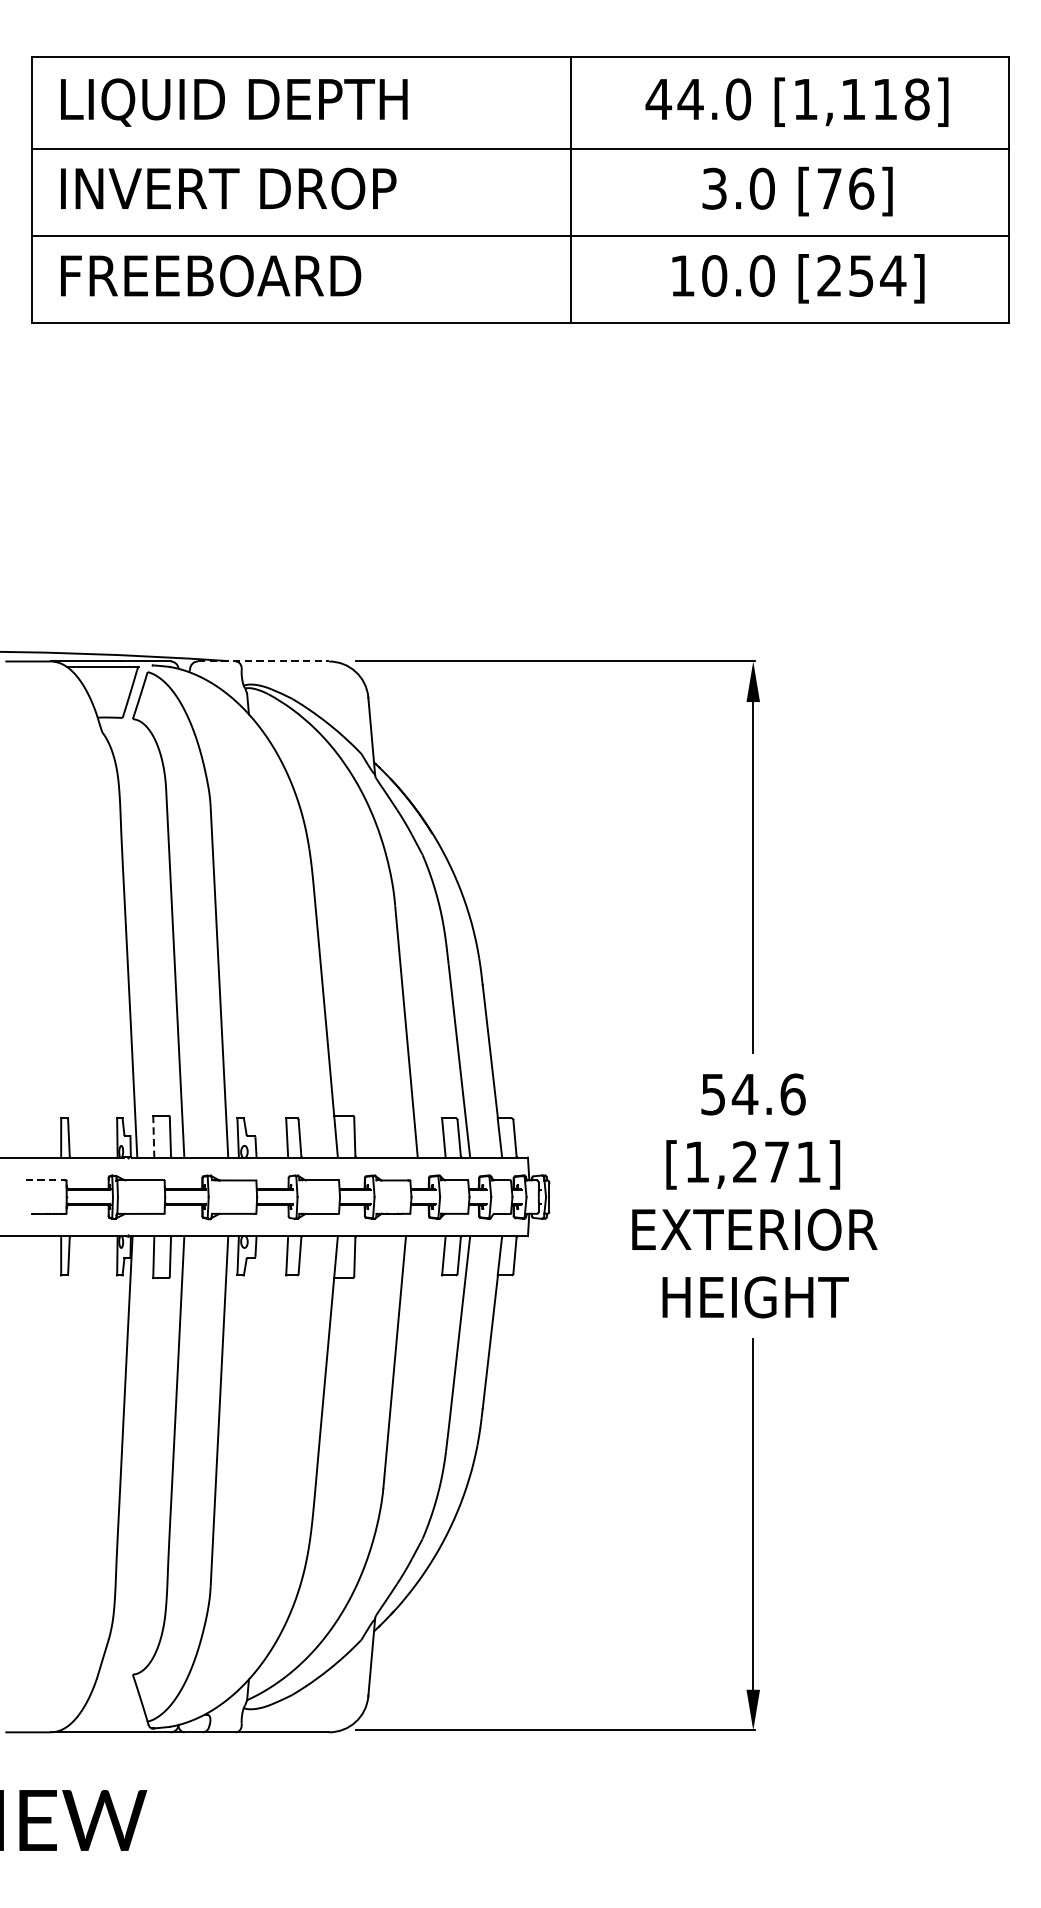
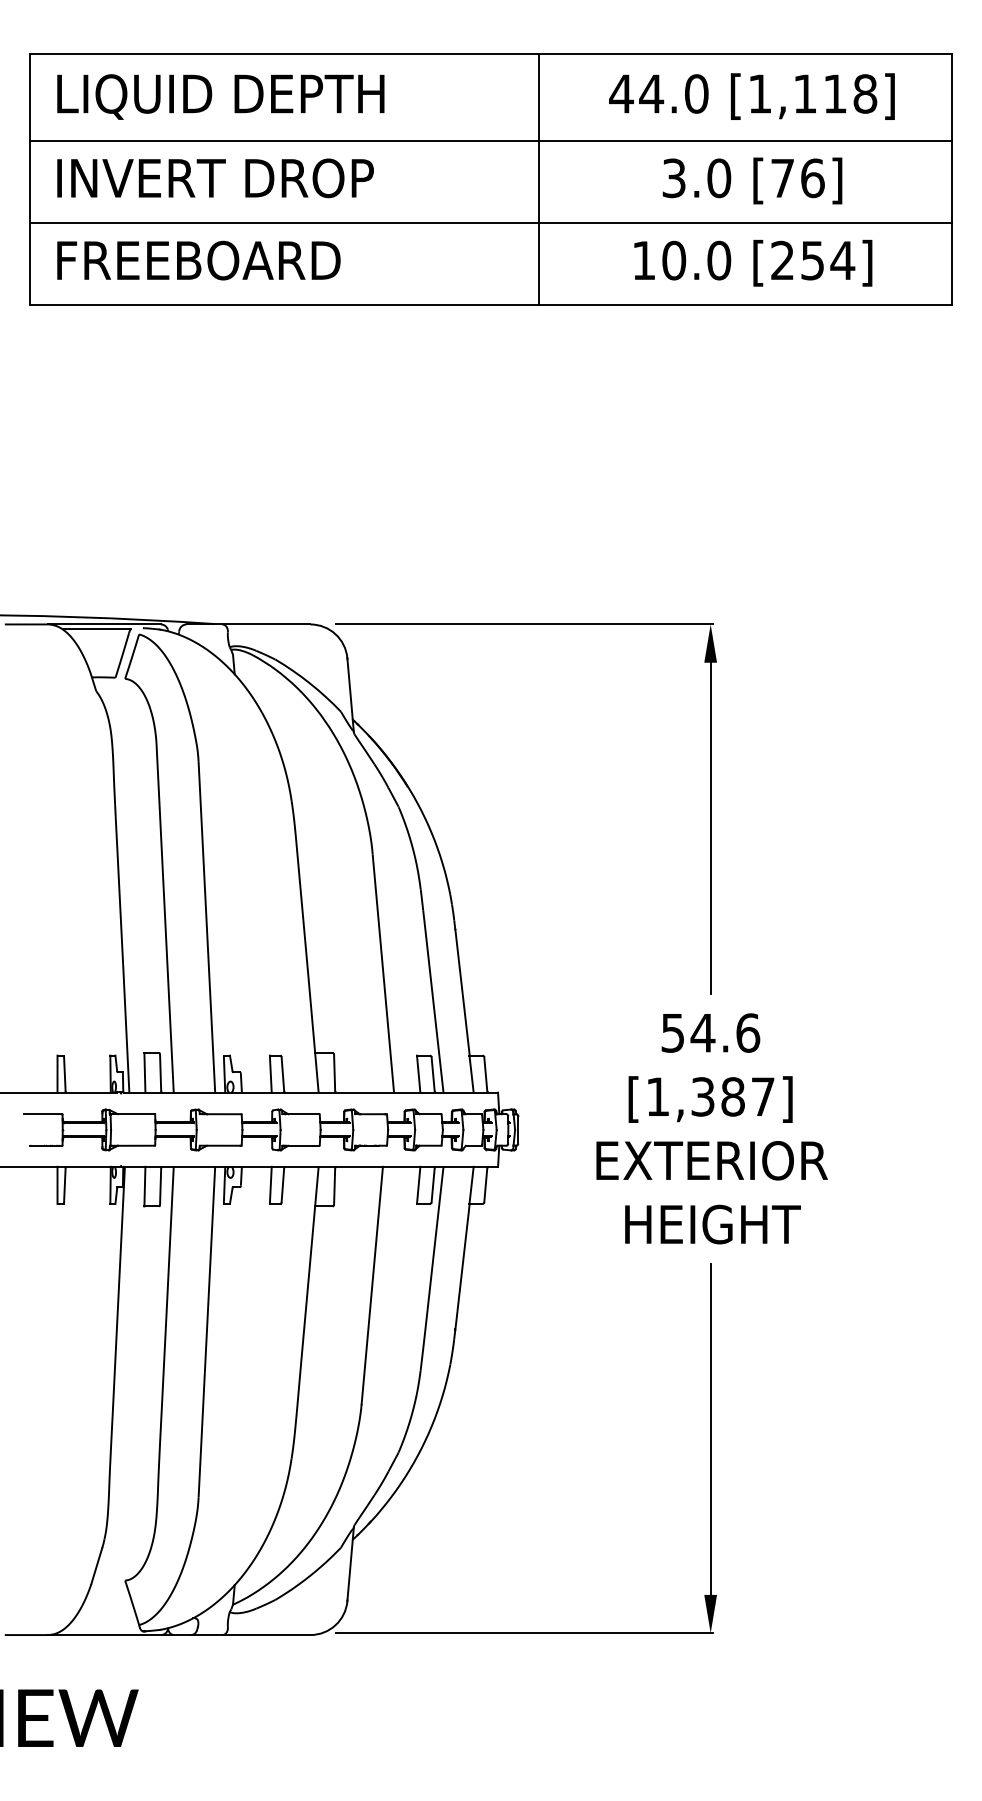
line: (263, 661) -> (248, 624), dashed -> solid
line: (153, 1136) -> (144, 1072), dashed -> solid
text: (776, 1161) -> (732, 1096), [1,271] -> [1,387]
line: (45, 1180) -> (42, 1114), dashed -> solid

